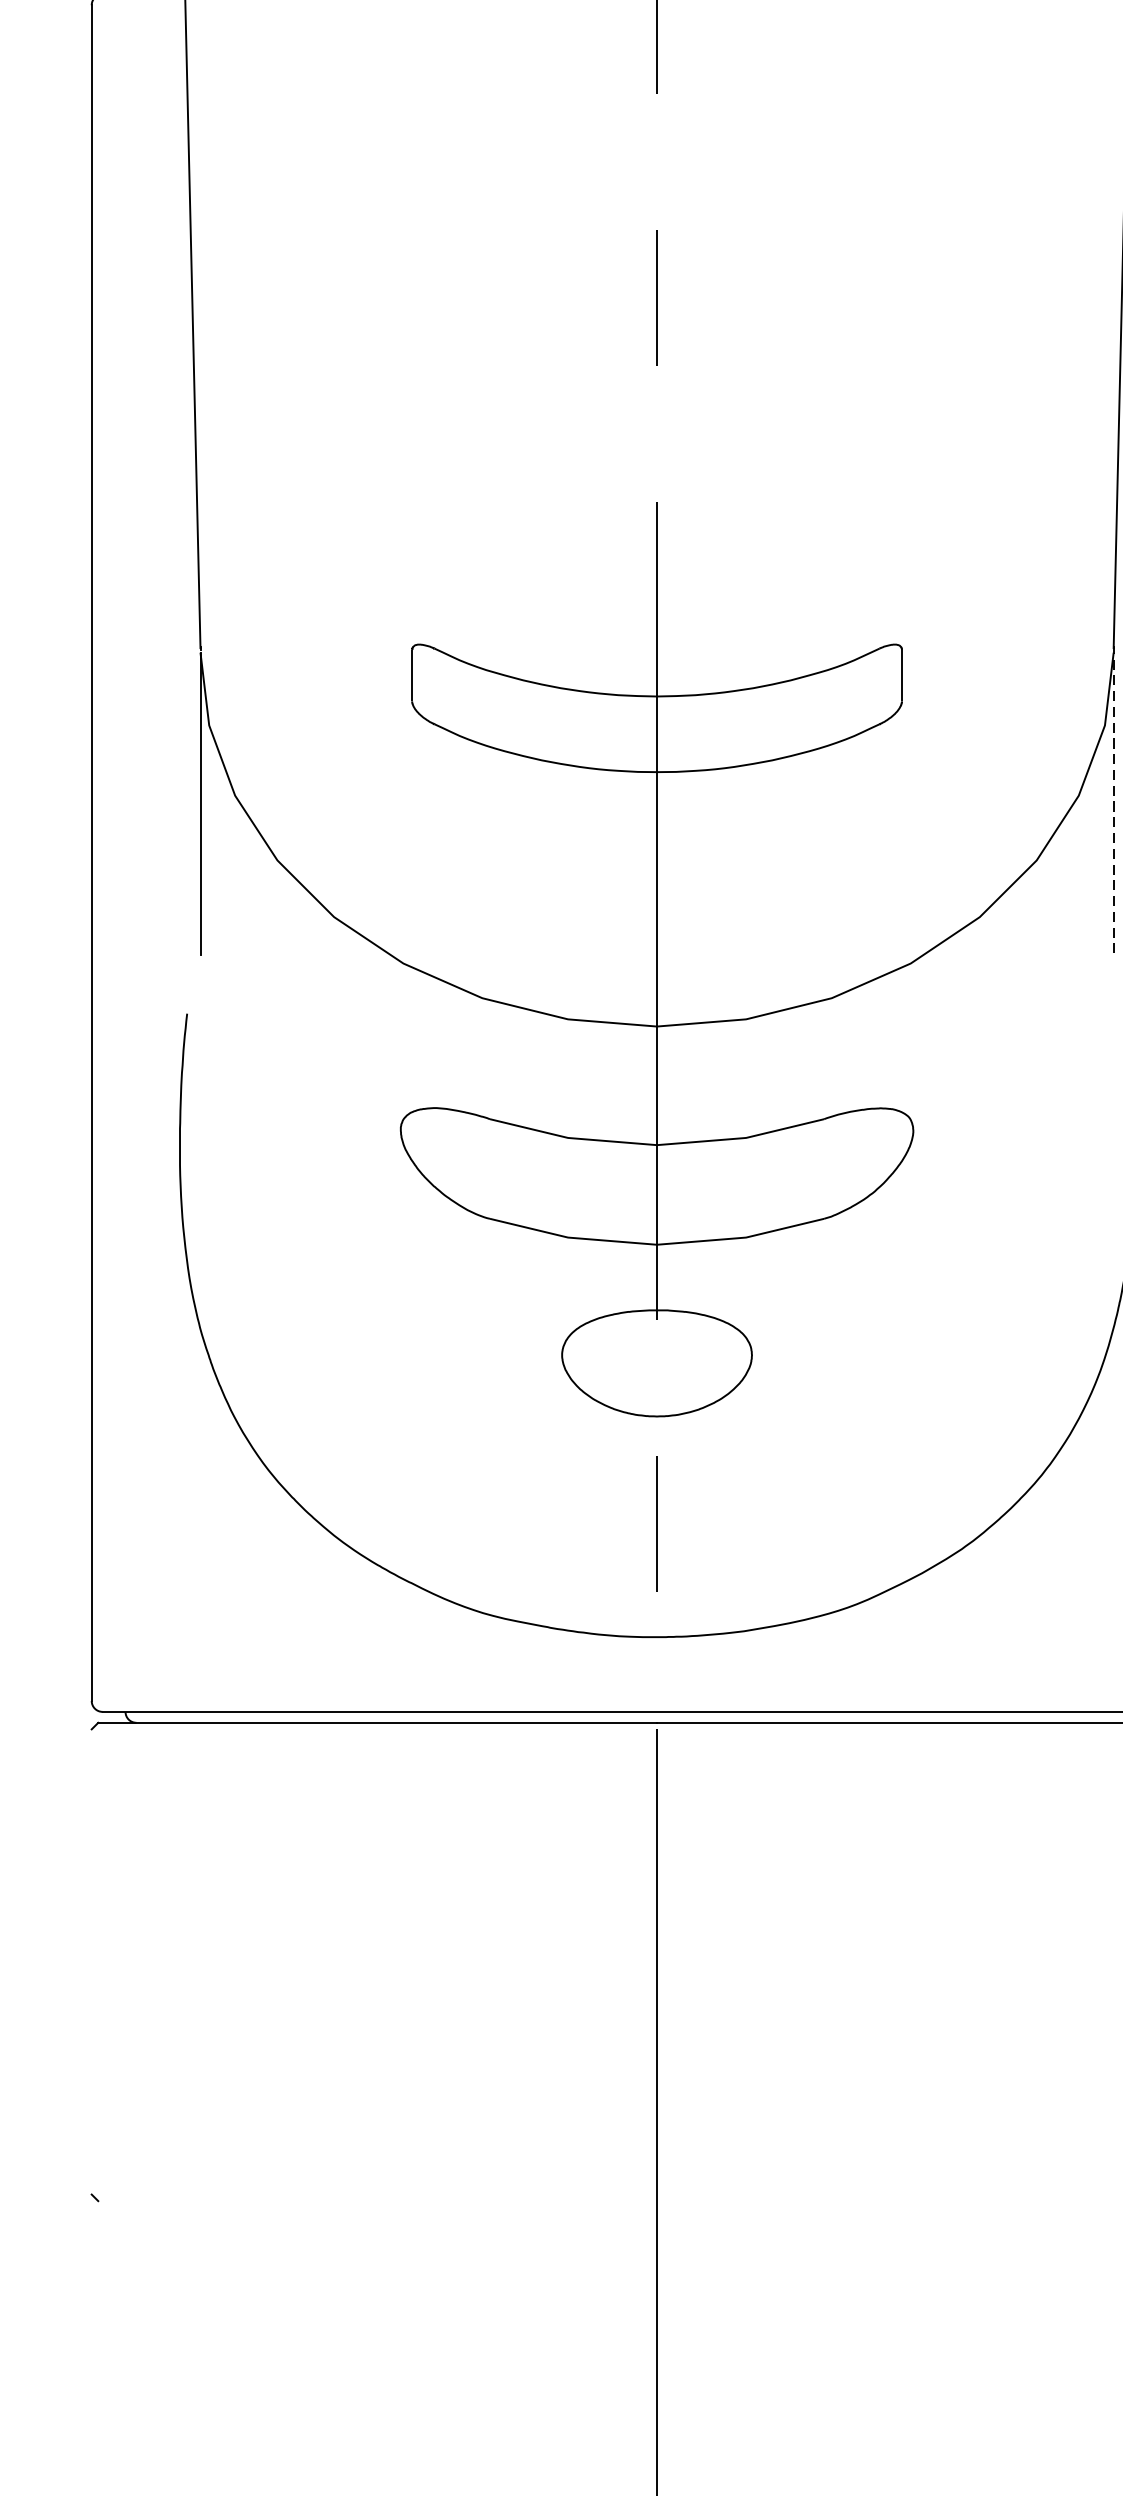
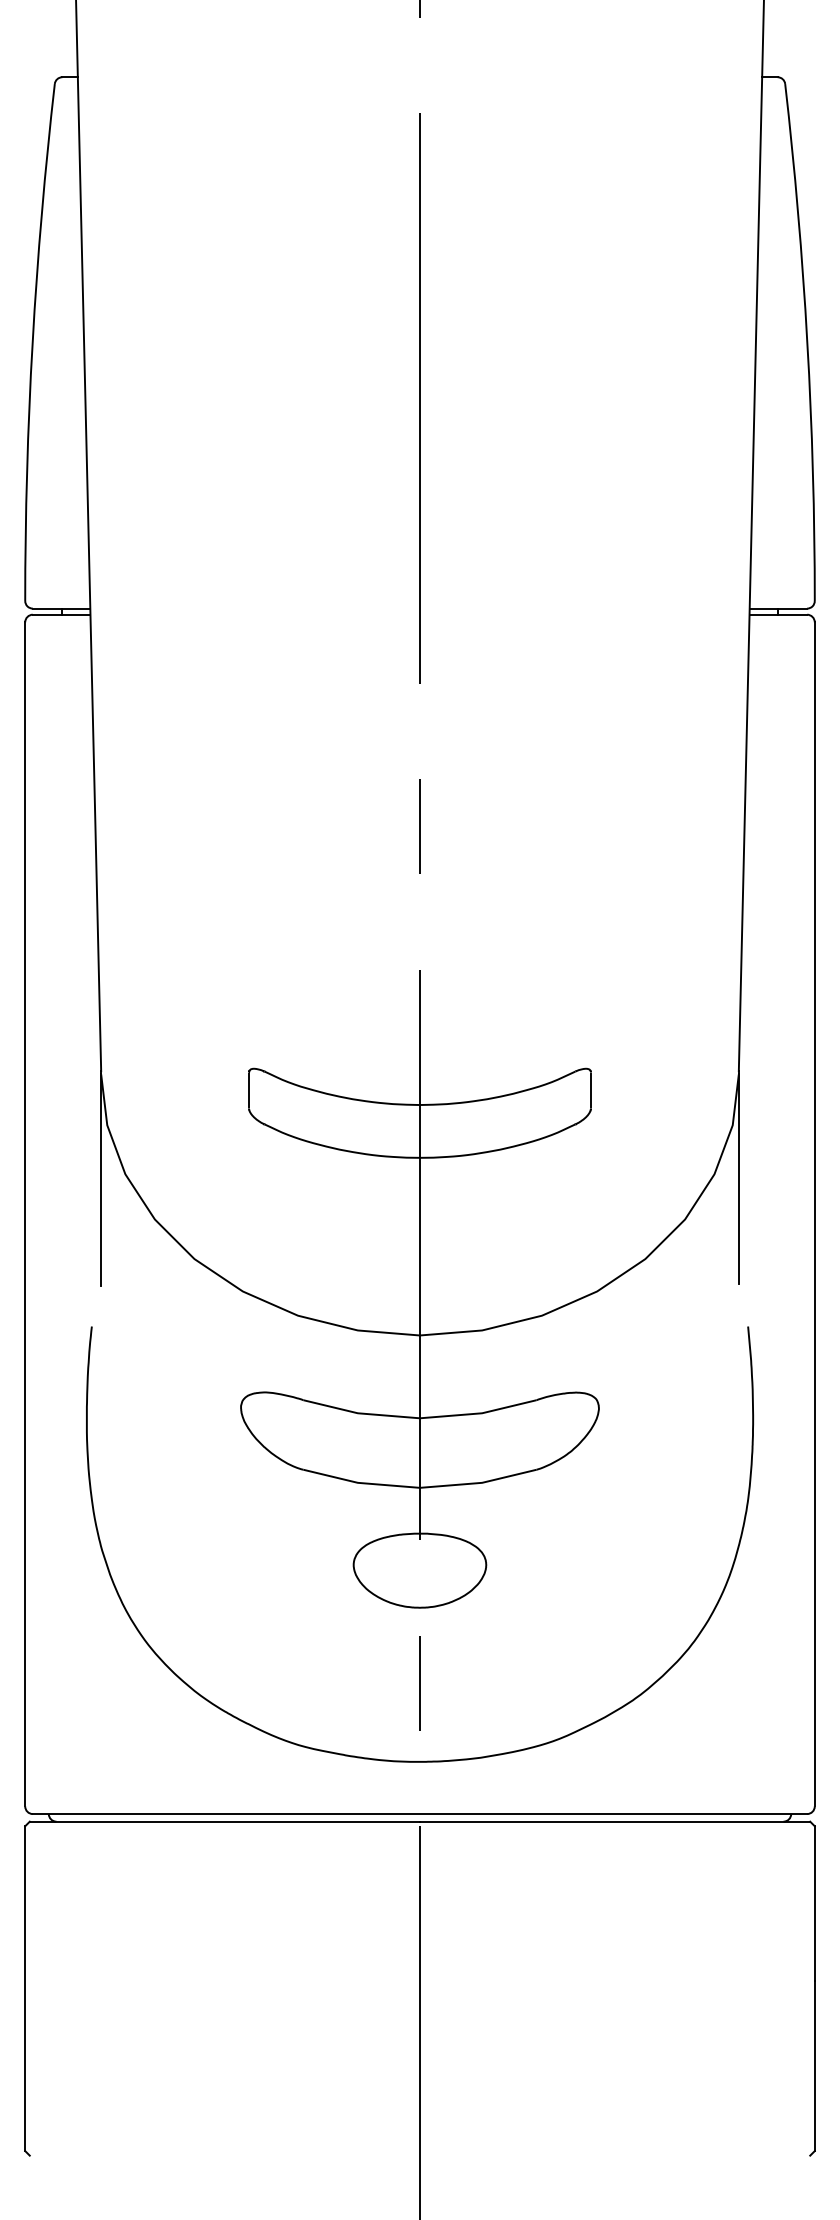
line: (1113, 803) -> (738, 1179), dashed -> solid
line: (92, 1961) -> (25, 1988), added

